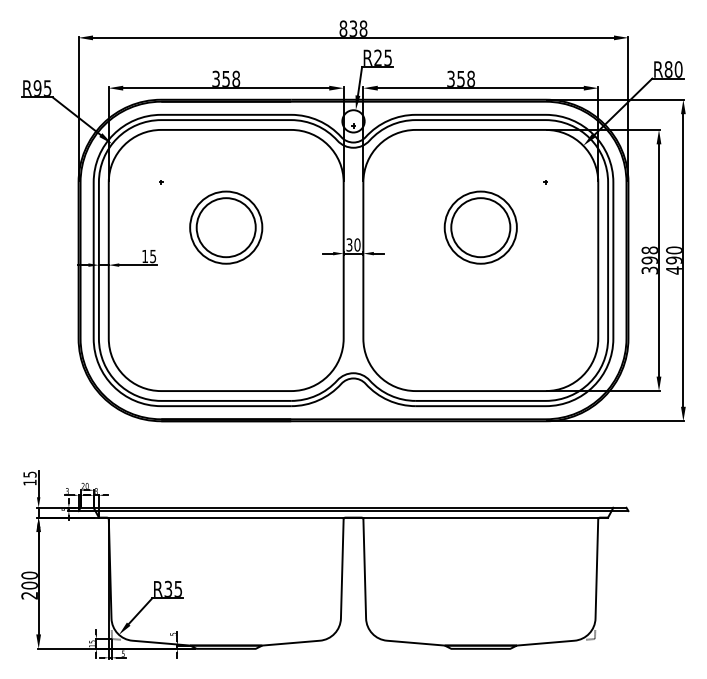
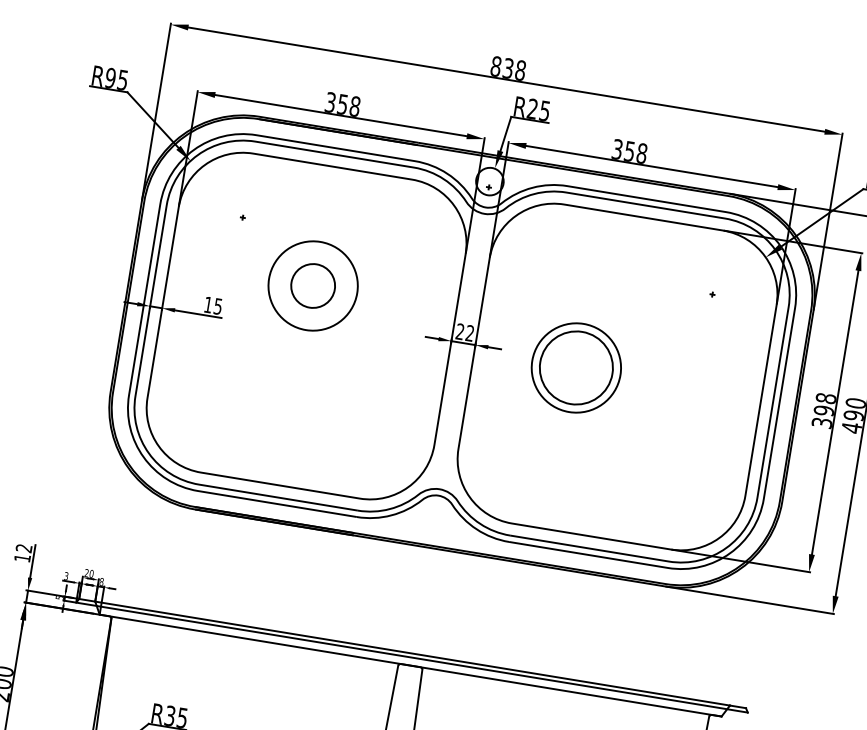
circle: (225, 227) -> (312, 285), size x0.6
part: (480, 227) -> (576, 367), moved
text: (353, 244) -> (465, 332), 30 -> 22
text: (29, 474) -> (23, 548), 15 -> 12

